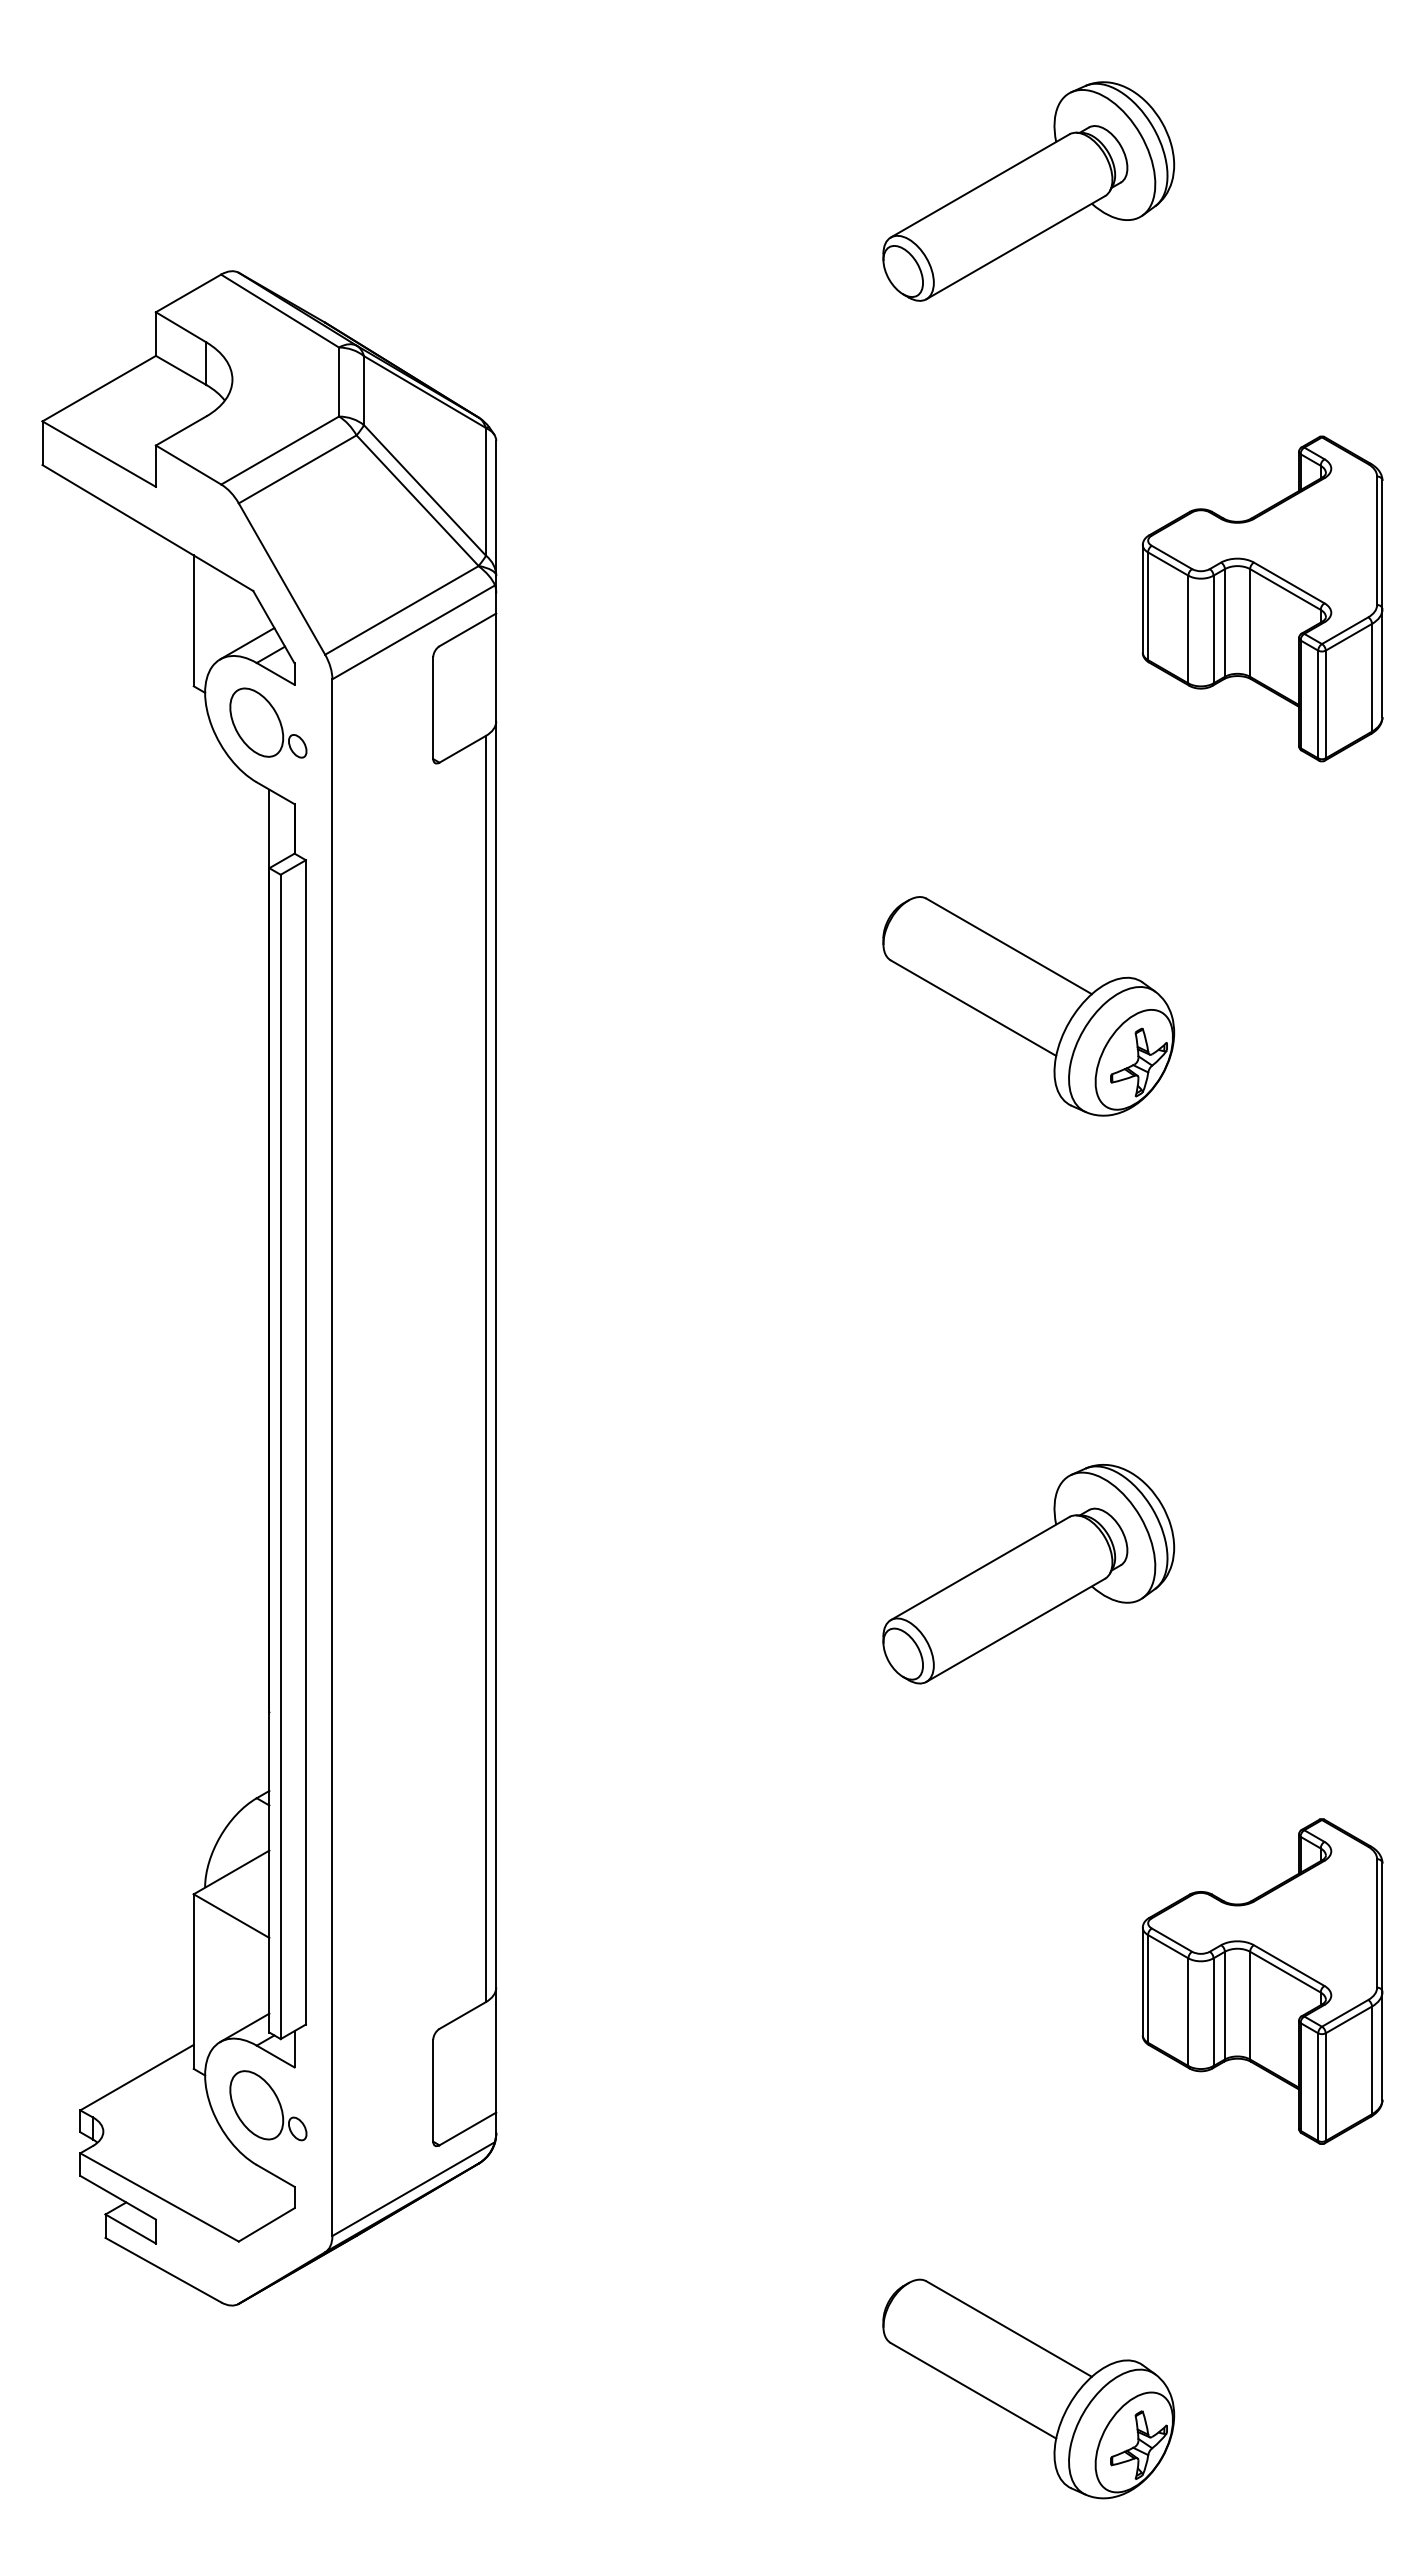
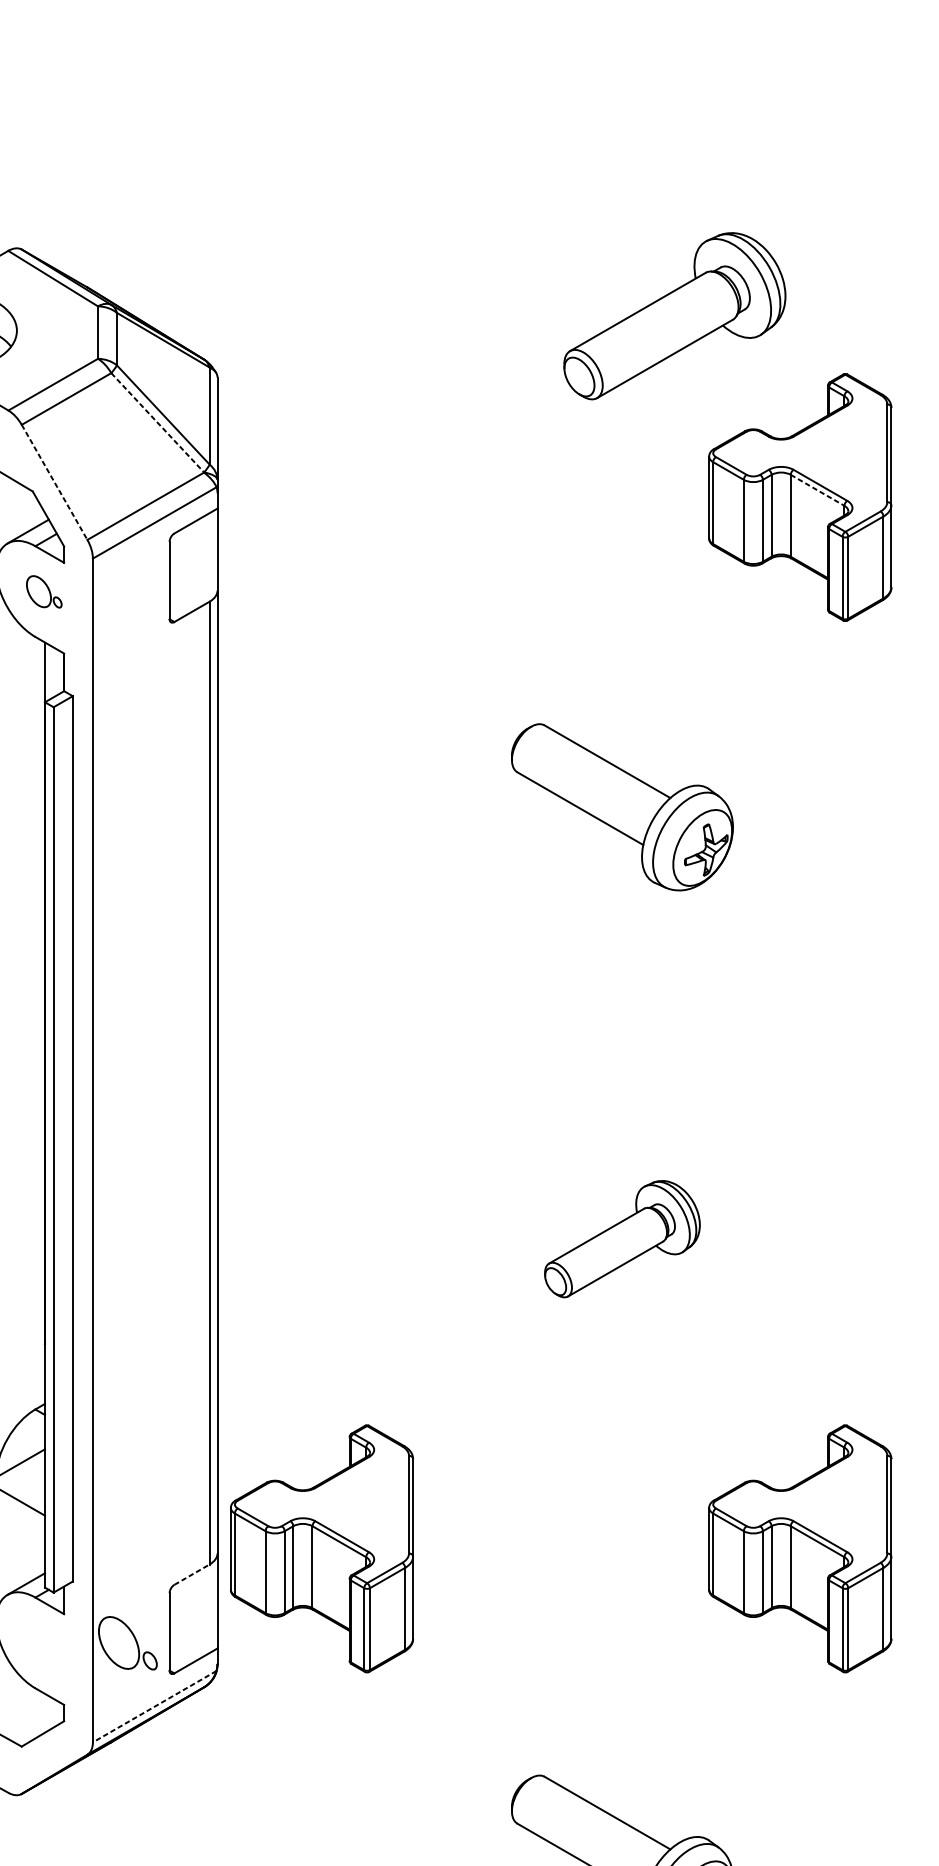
part: (1028, 191) -> (674, 316), moved
line: (417, 501) -> (157, 423), solid -> dashed
line: (282, 579) -> (54, 482), solid -> dashed
line: (1285, 589) -> (817, 490), solid -> dashed
part: (268, 722) -> (44, 591), size x0.6
part: (1028, 1574) -> (622, 1239), size x0.7
part: (633, 1981) -> (321, 1548), added
line: (462, 2015) -> (191, 1574), solid -> dashed
part: (268, 2105) -> (127, 1643), moved
line: (413, 2189) -> (154, 1706), solid -> dashed

